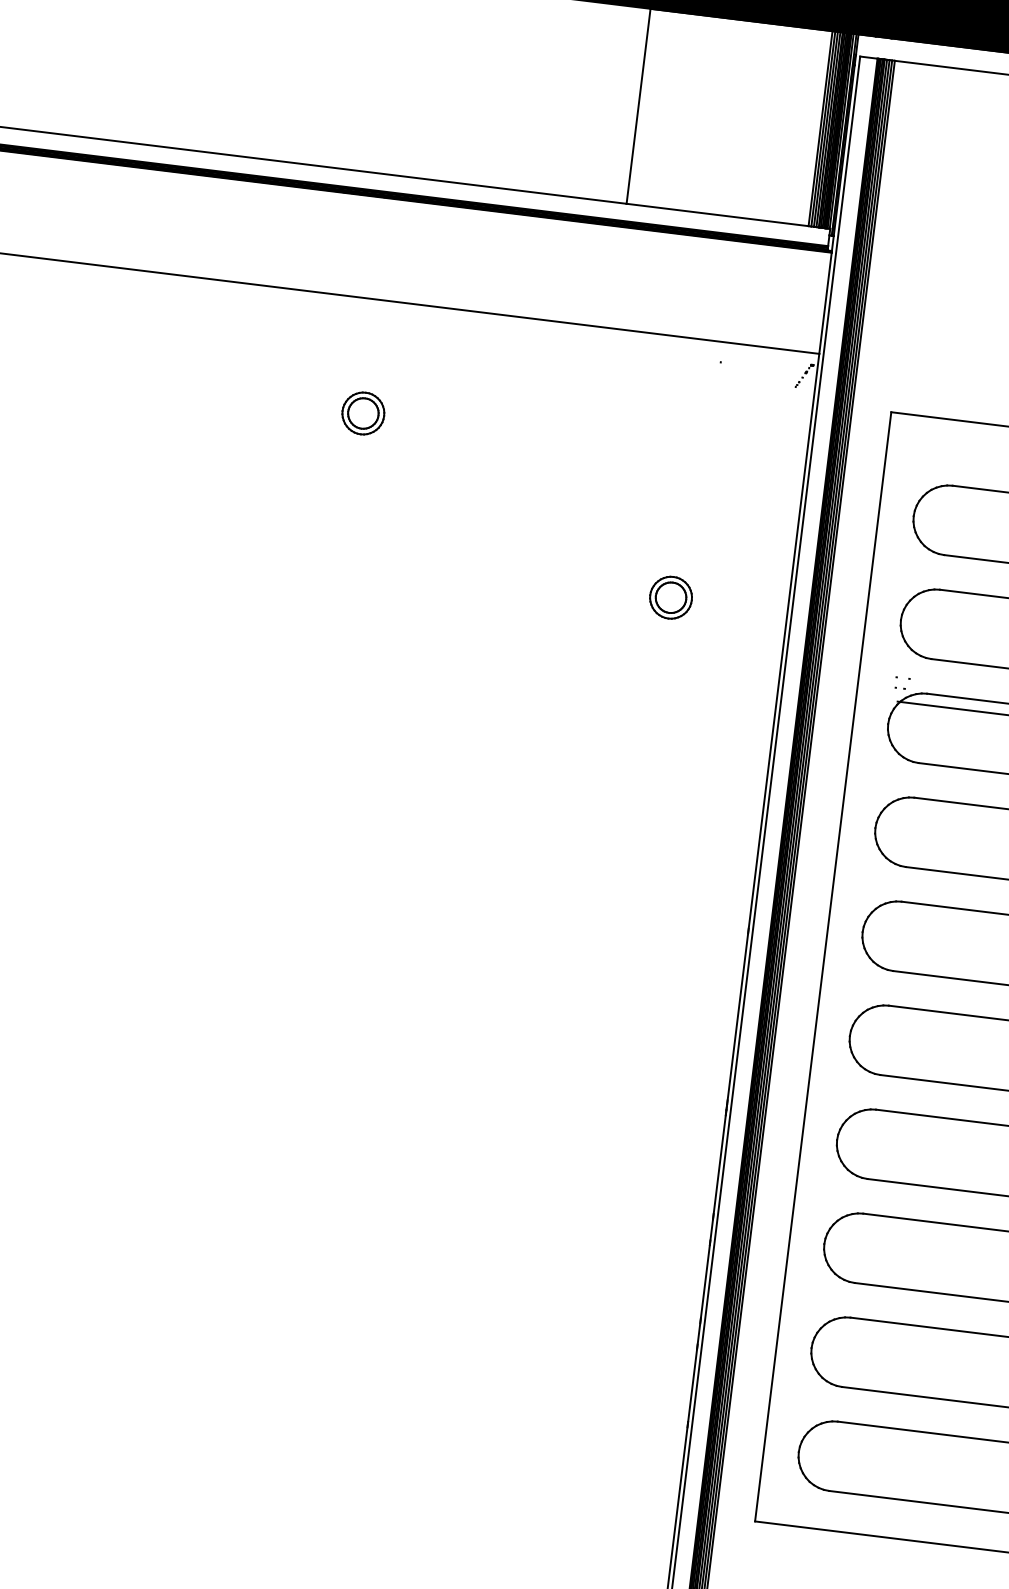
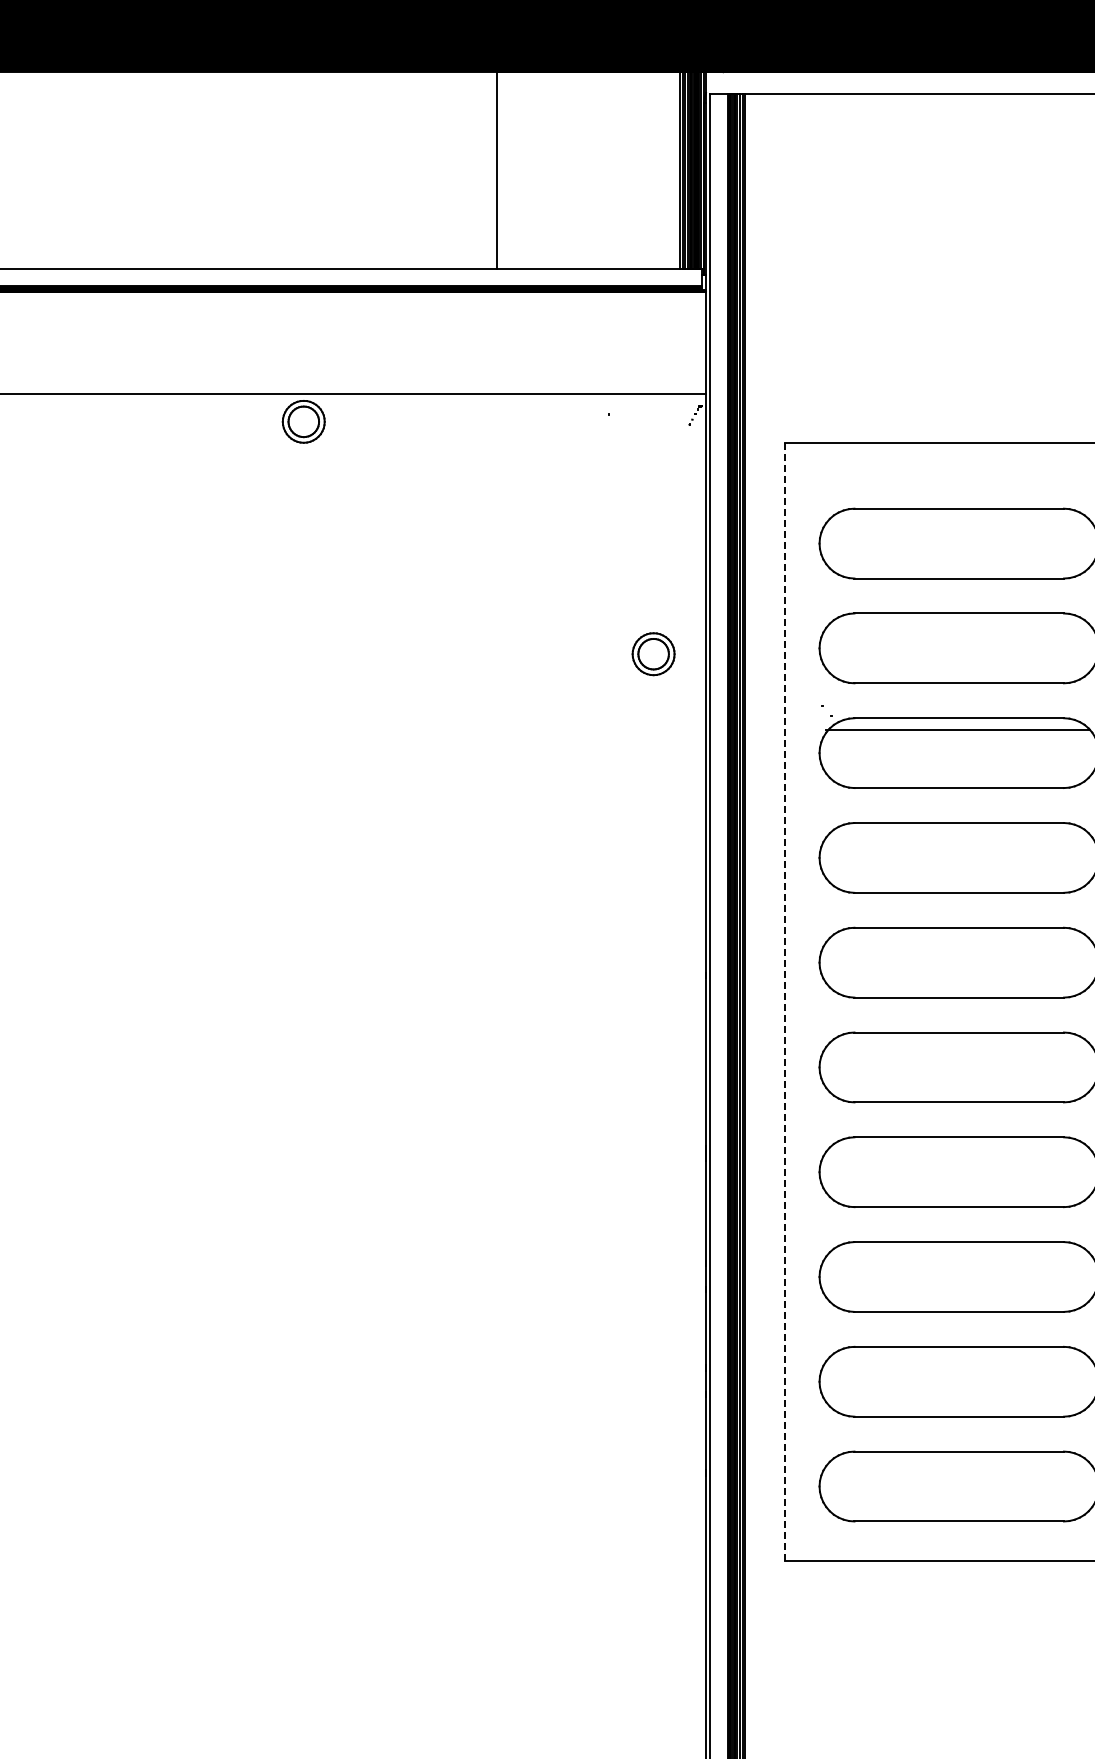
part: (363, 413) -> (303, 421), moved
part: (670, 598) -> (653, 654), moved
line: (823, 966) -> (784, 1001), solid -> dashed

